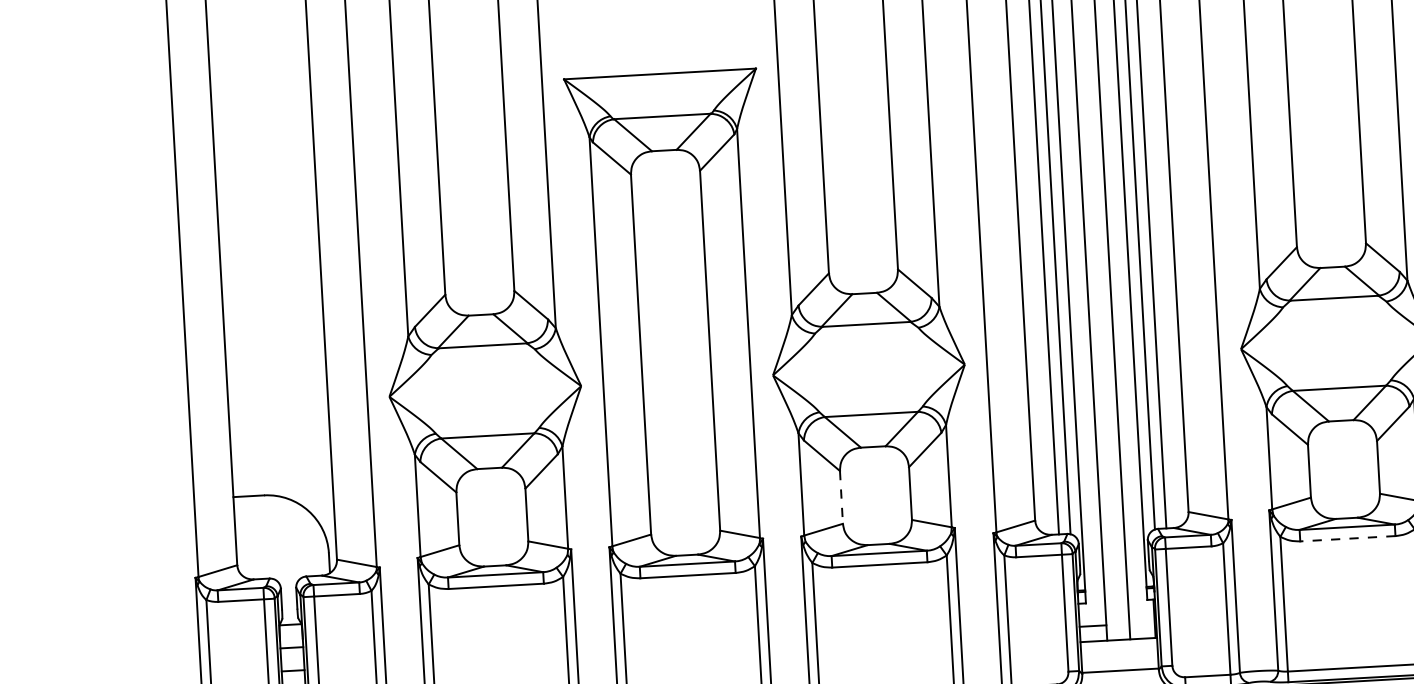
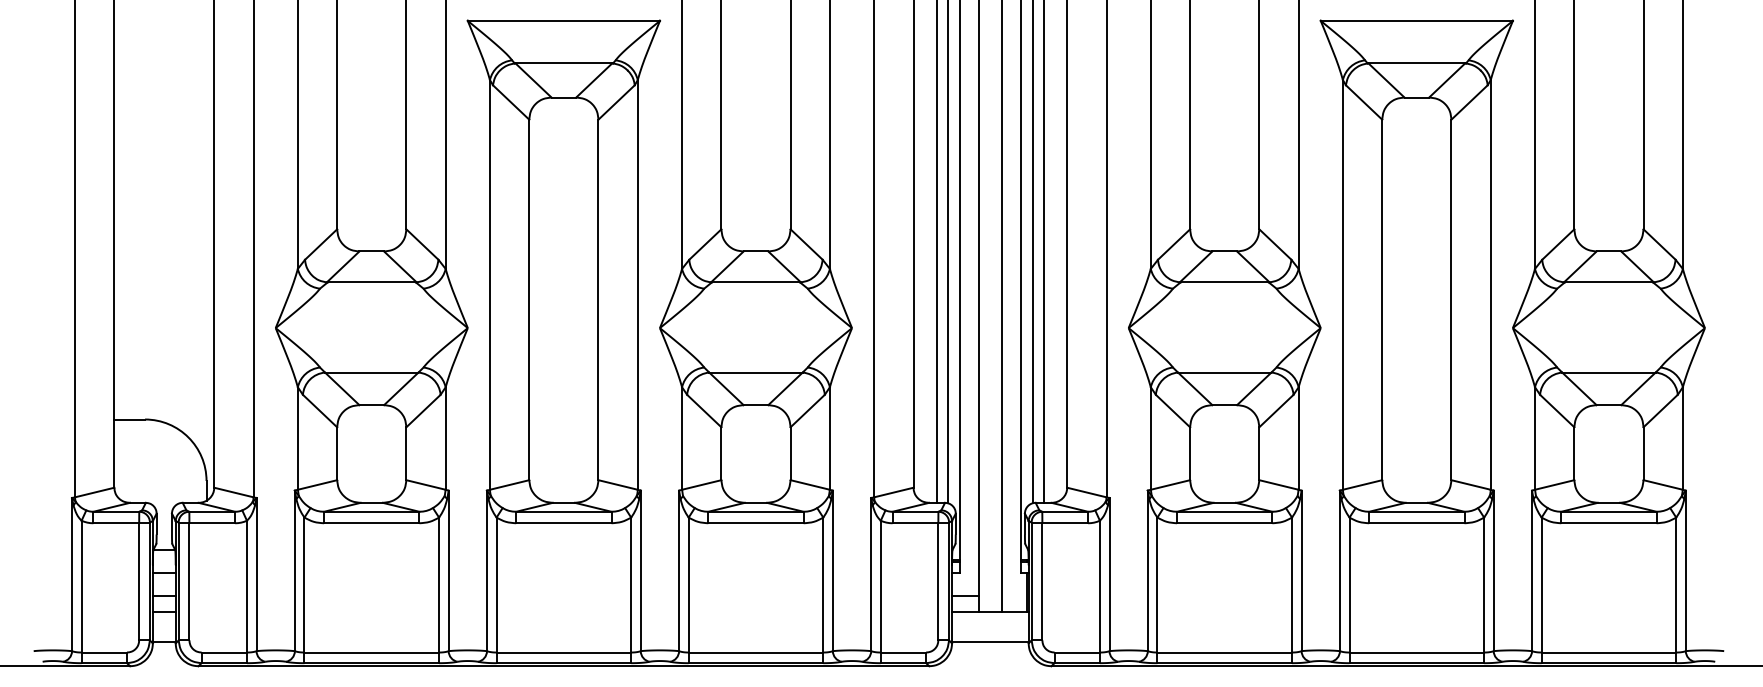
line: (841, 498) -> (721, 454), dashed -> solid
line: (1347, 538) -> (1224, 523), dashed -> solid

